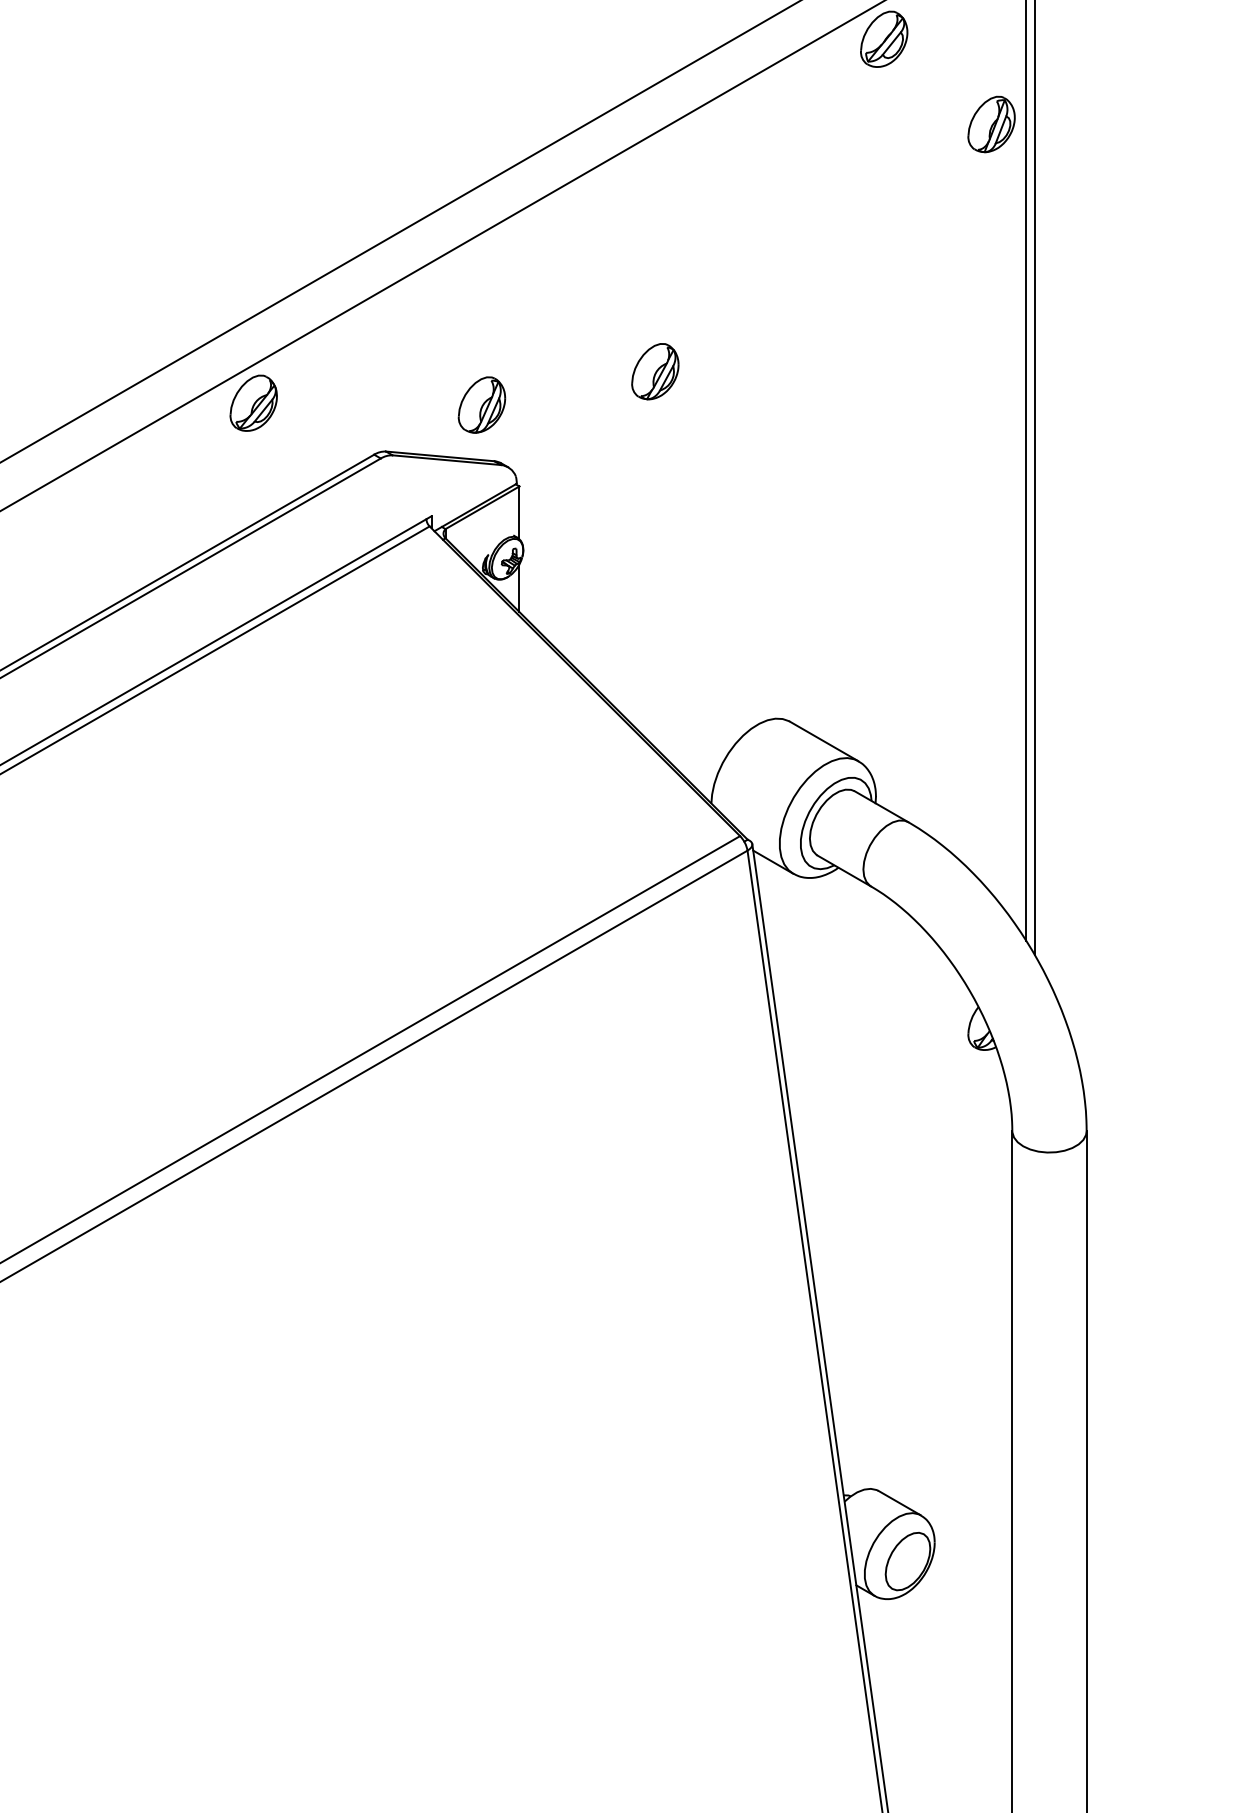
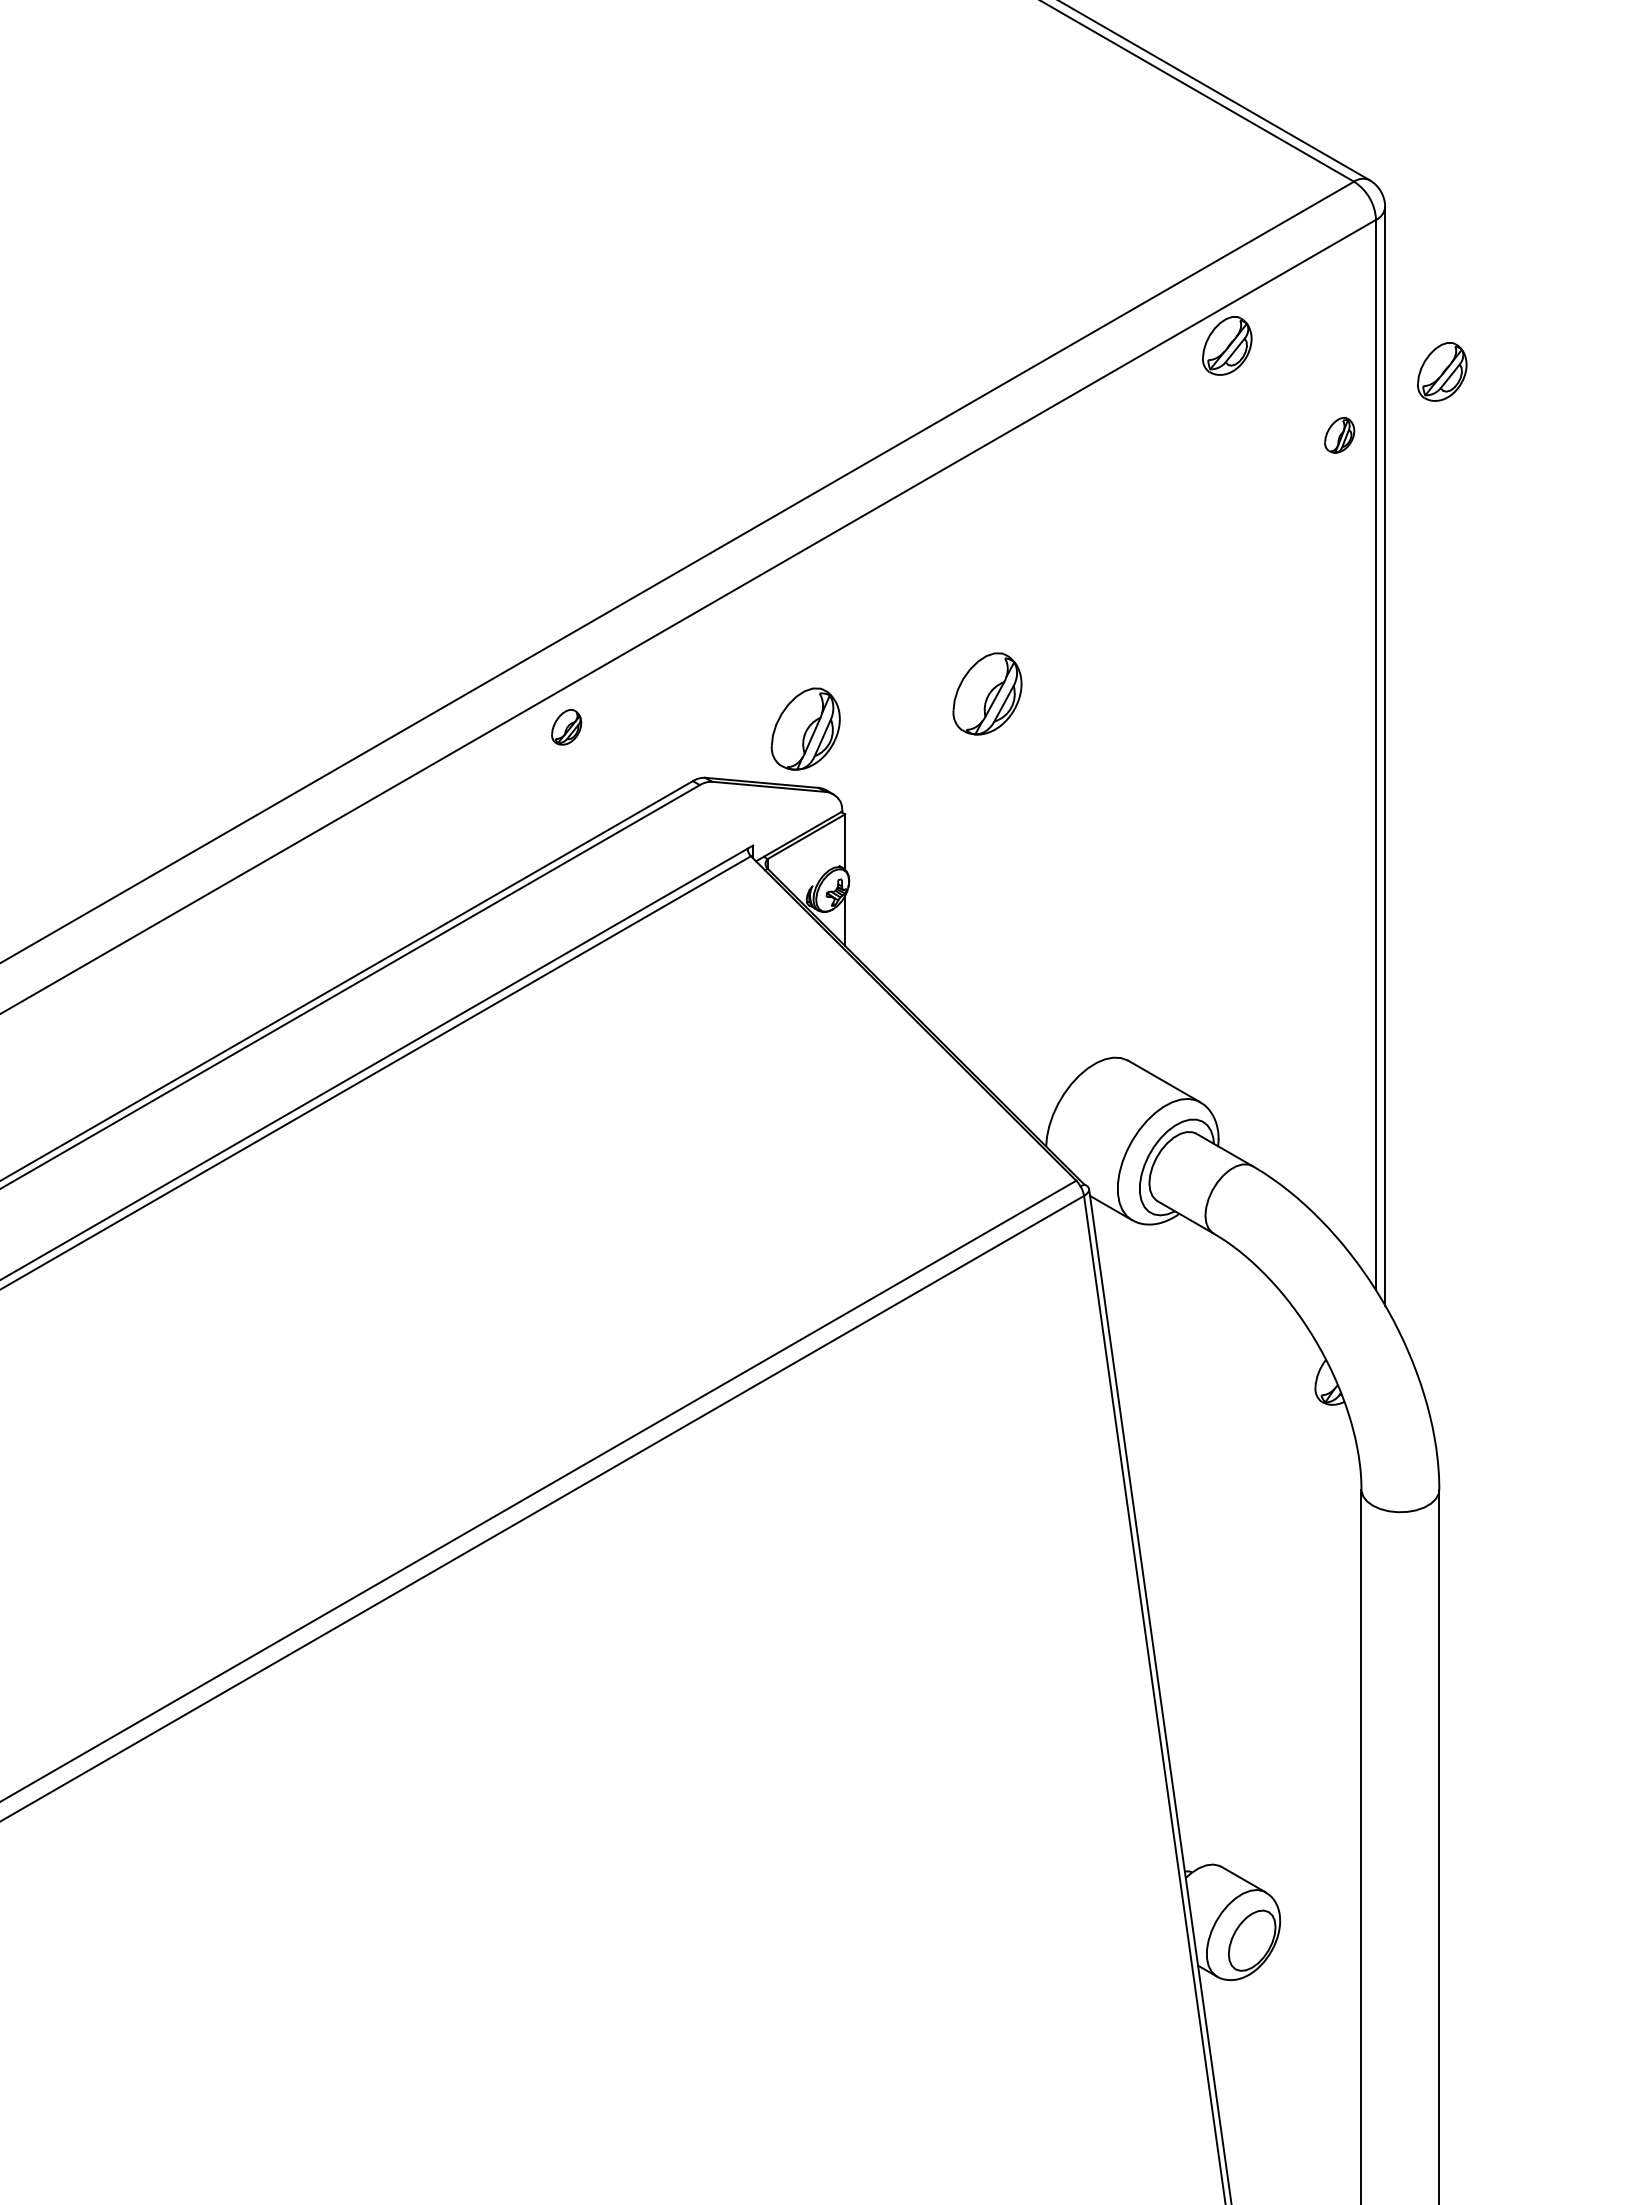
part: (1089, 63) -> (1442, 371), added
part: (991, 124) -> (1339, 435), size x0.6
part: (655, 372) -> (987, 694), size x1.4
part: (253, 403) -> (566, 727), size x0.6
part: (481, 404) -> (805, 728), size x1.4

